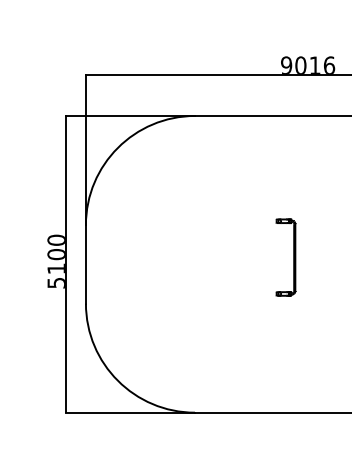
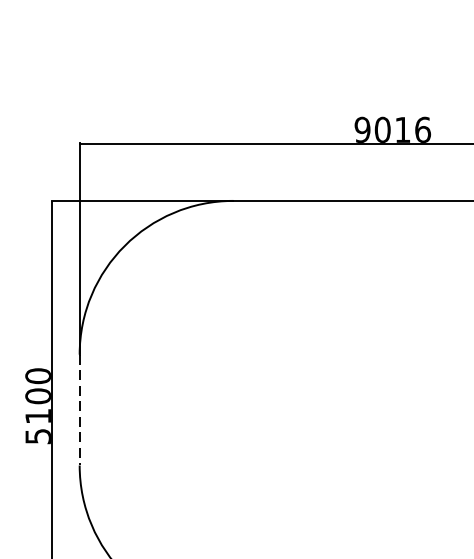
part: (293, 257) -> (372, 400), removed
line: (85, 264) -> (79, 410), solid -> dashed

